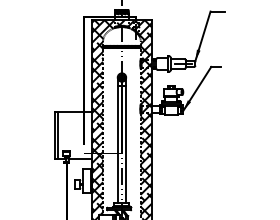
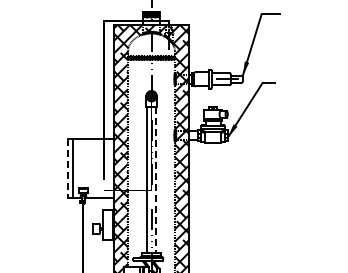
line: (55, 136) -> (68, 169), solid -> dashed
line: (125, 144) -> (156, 179), solid -> dashed

